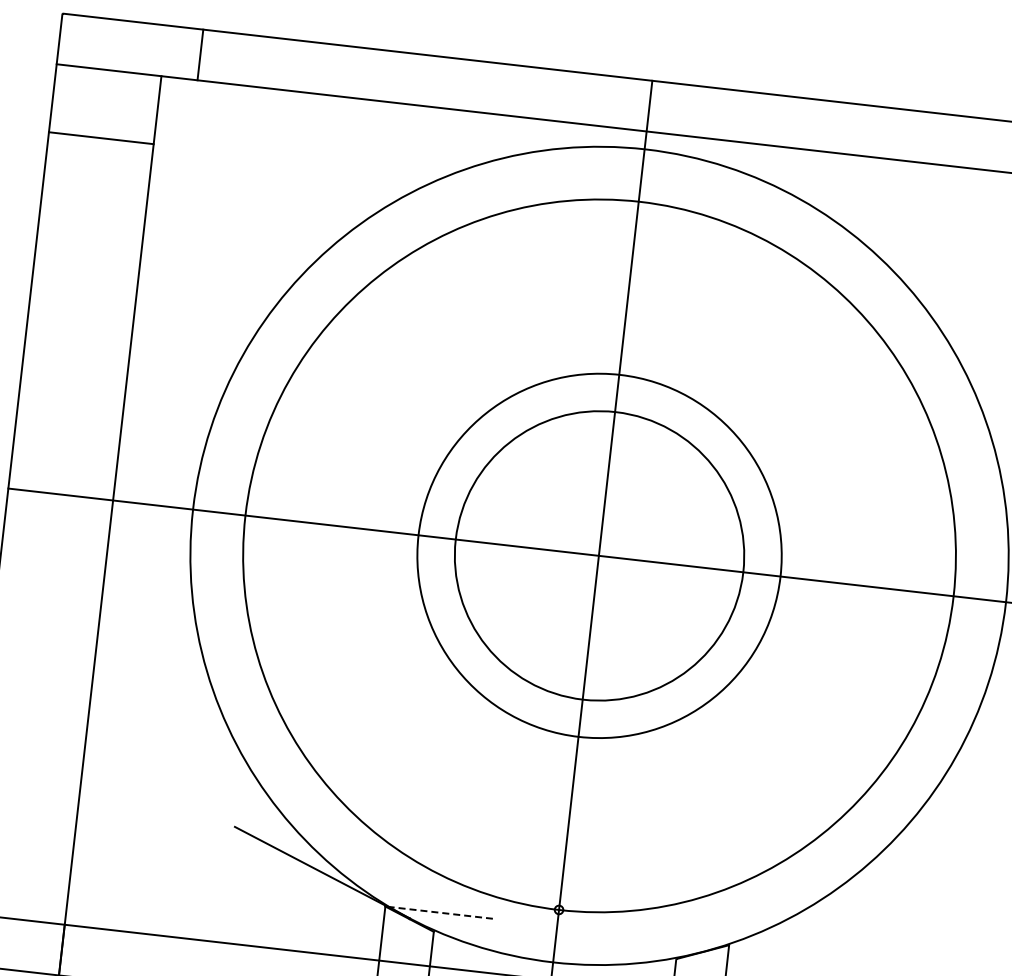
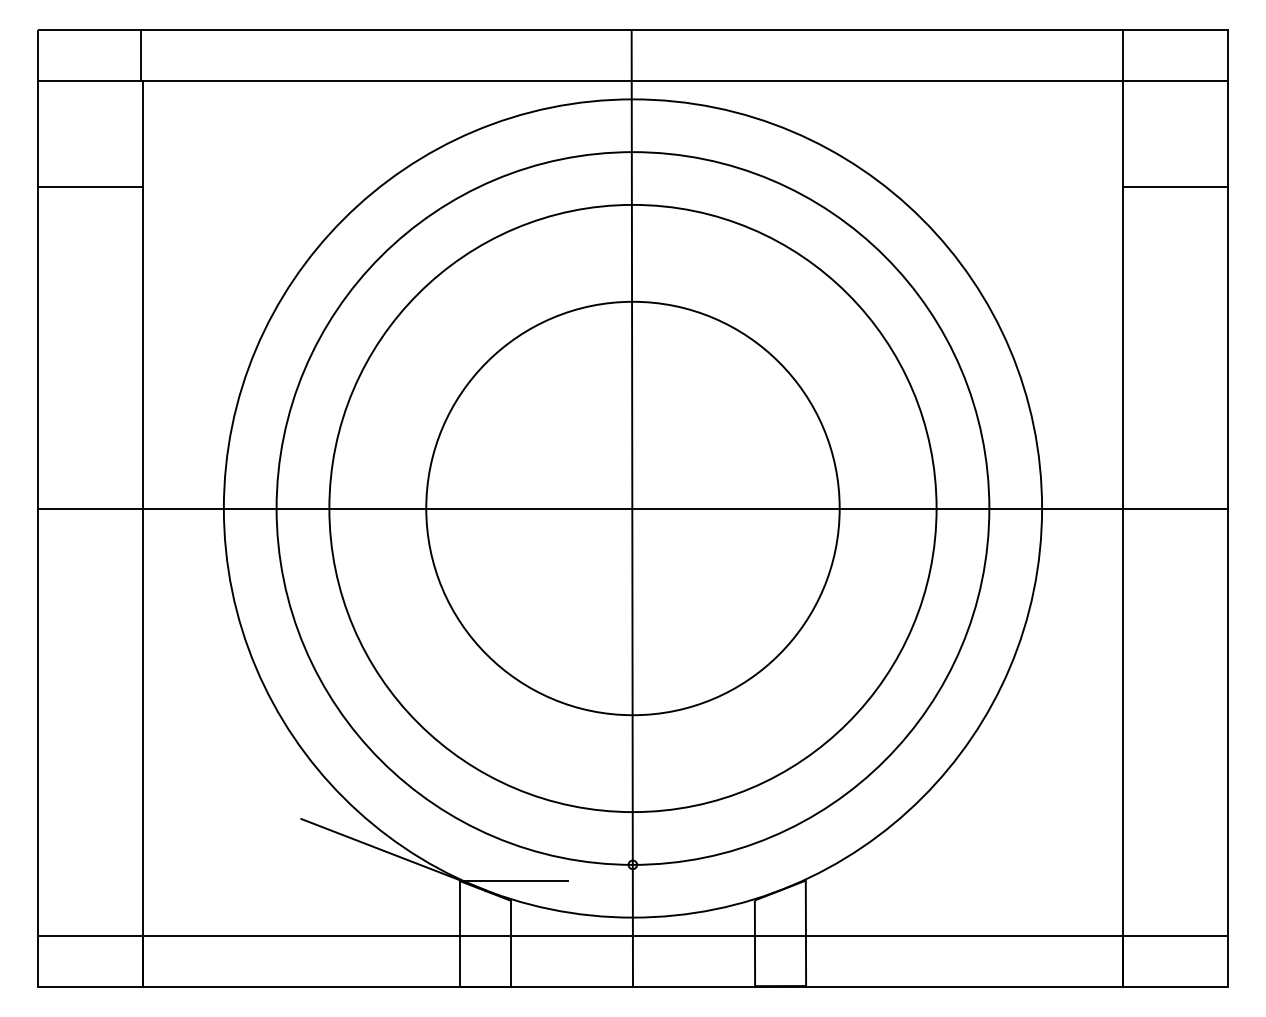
line: (200, 54) -> (140, 55), moved
line: (101, 137) -> (90, 186), moved
circle: (599, 555) -> (632, 508), size x1.43
circle: (599, 555) -> (632, 508), size x1.67
line: (440, 913) -> (515, 881), dashed -> solid

